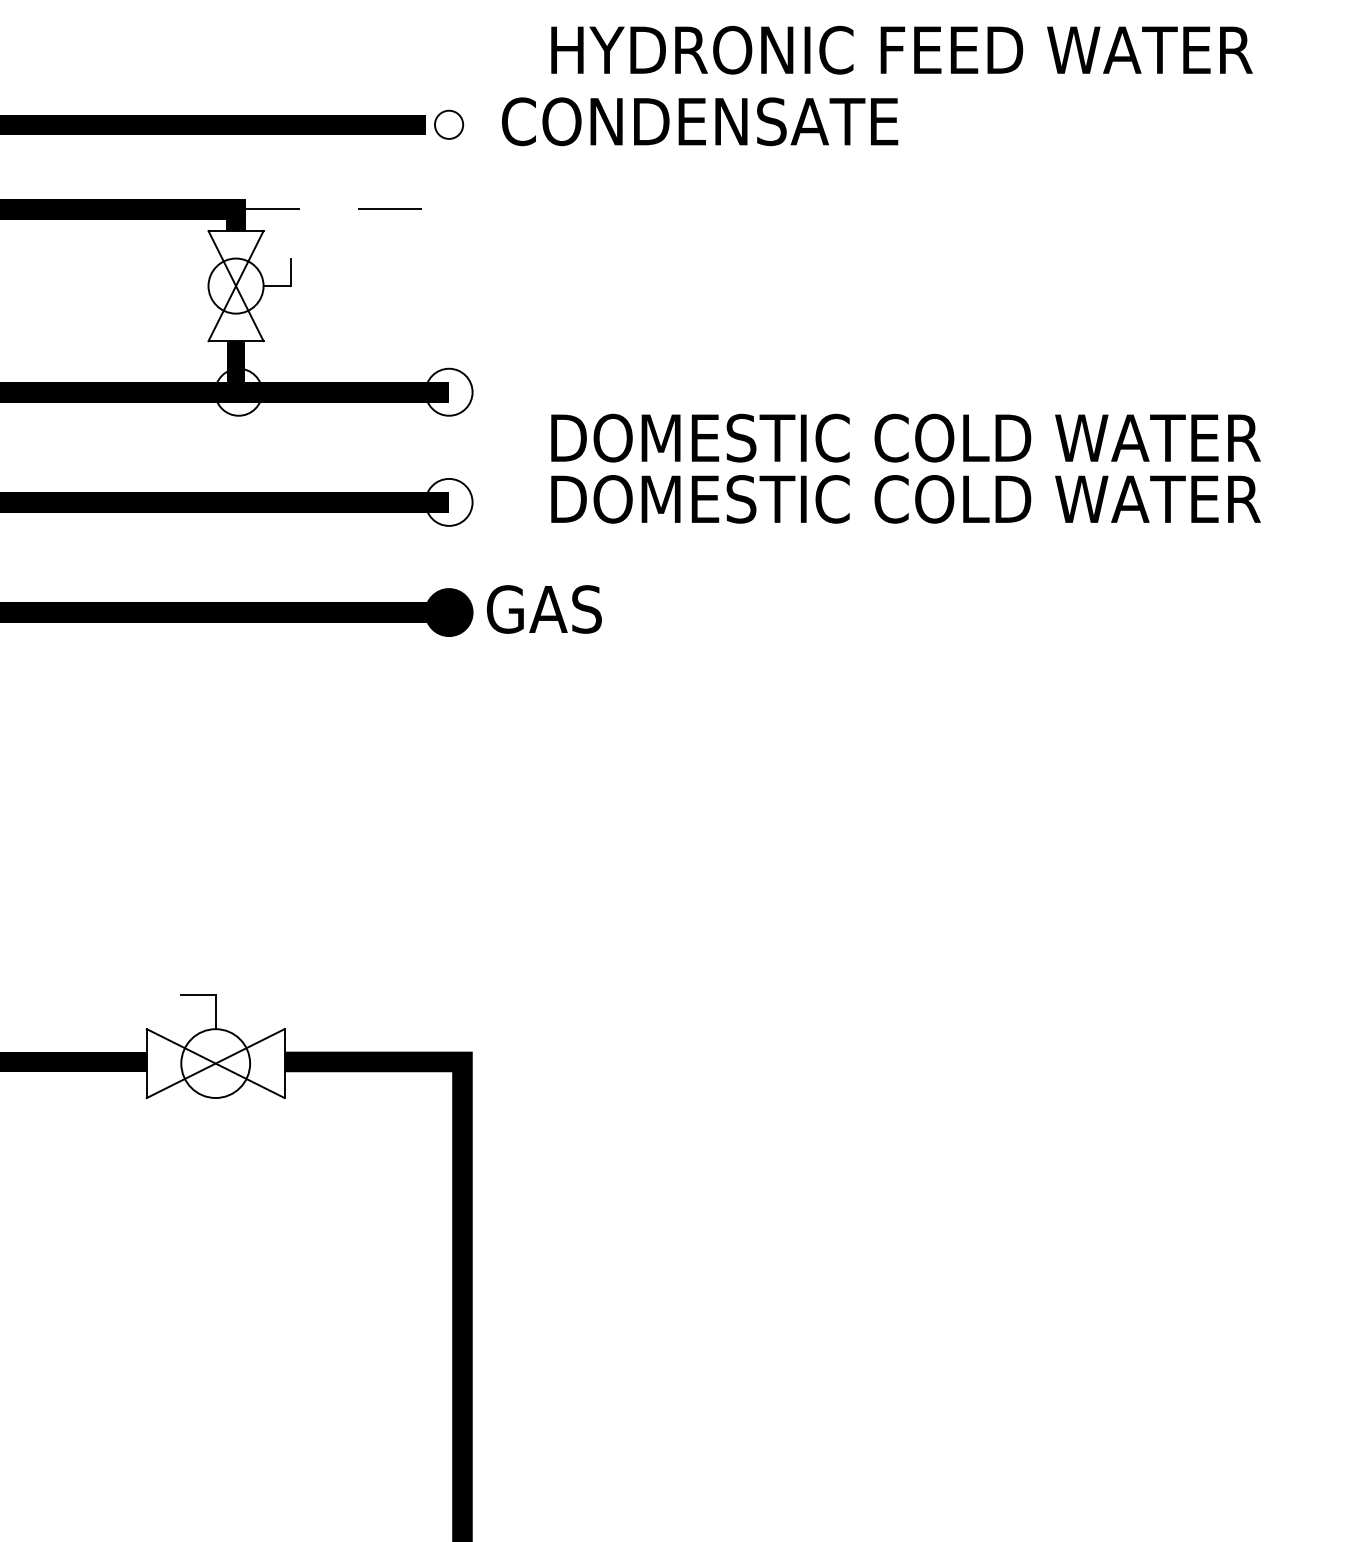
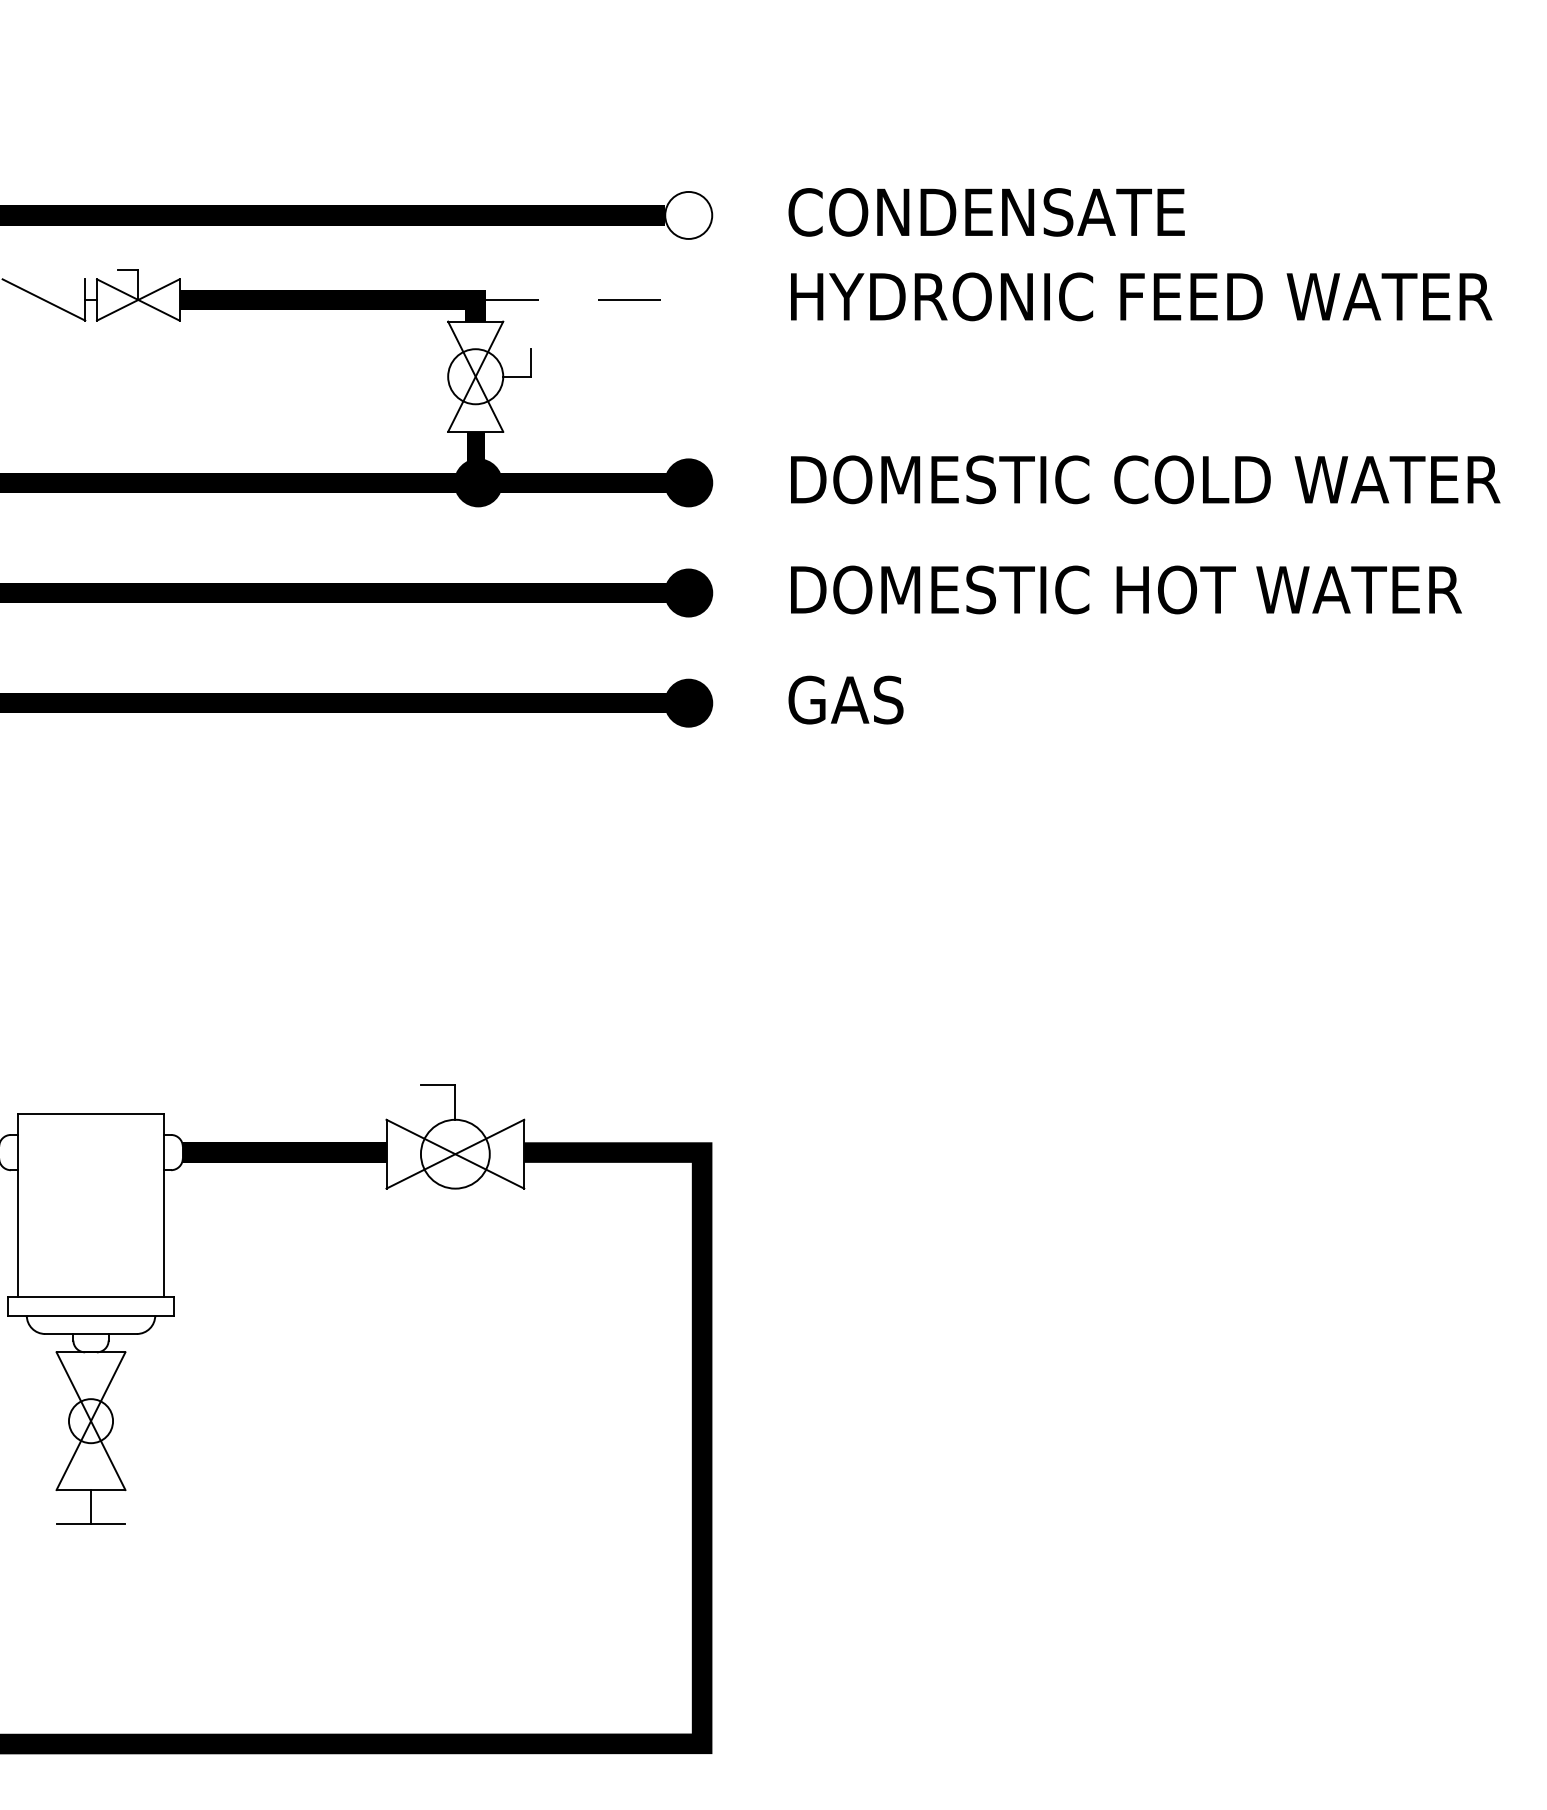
text: (901, 49) -> (1141, 296), moved
text: (699, 121) -> (986, 212), moved
circle: (448, 123) -> (688, 214), size x1.67
fill: (237, 391) -> (477, 482), added
fill: (448, 391) -> (688, 482), added
text: (905, 437) -> (1145, 479), moved
text: (1067, 498) -> (1307, 589), DOMESTIC COLD WATER -> DOMESTIC HOT WATER
fill: (448, 501) -> (688, 592), added
text: (543, 608) -> (845, 699), moved

